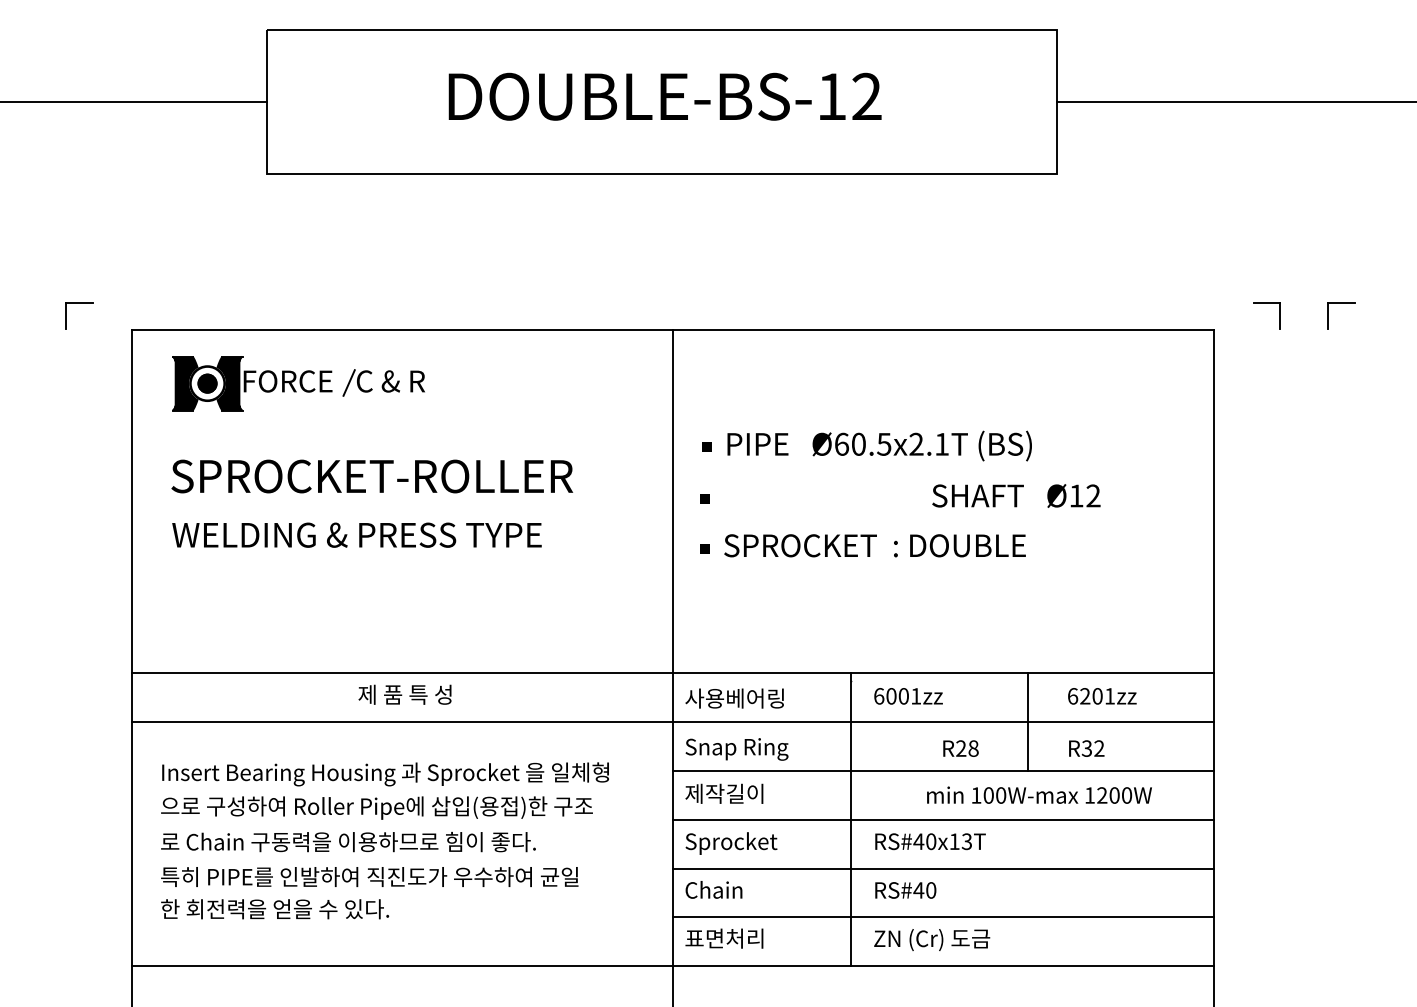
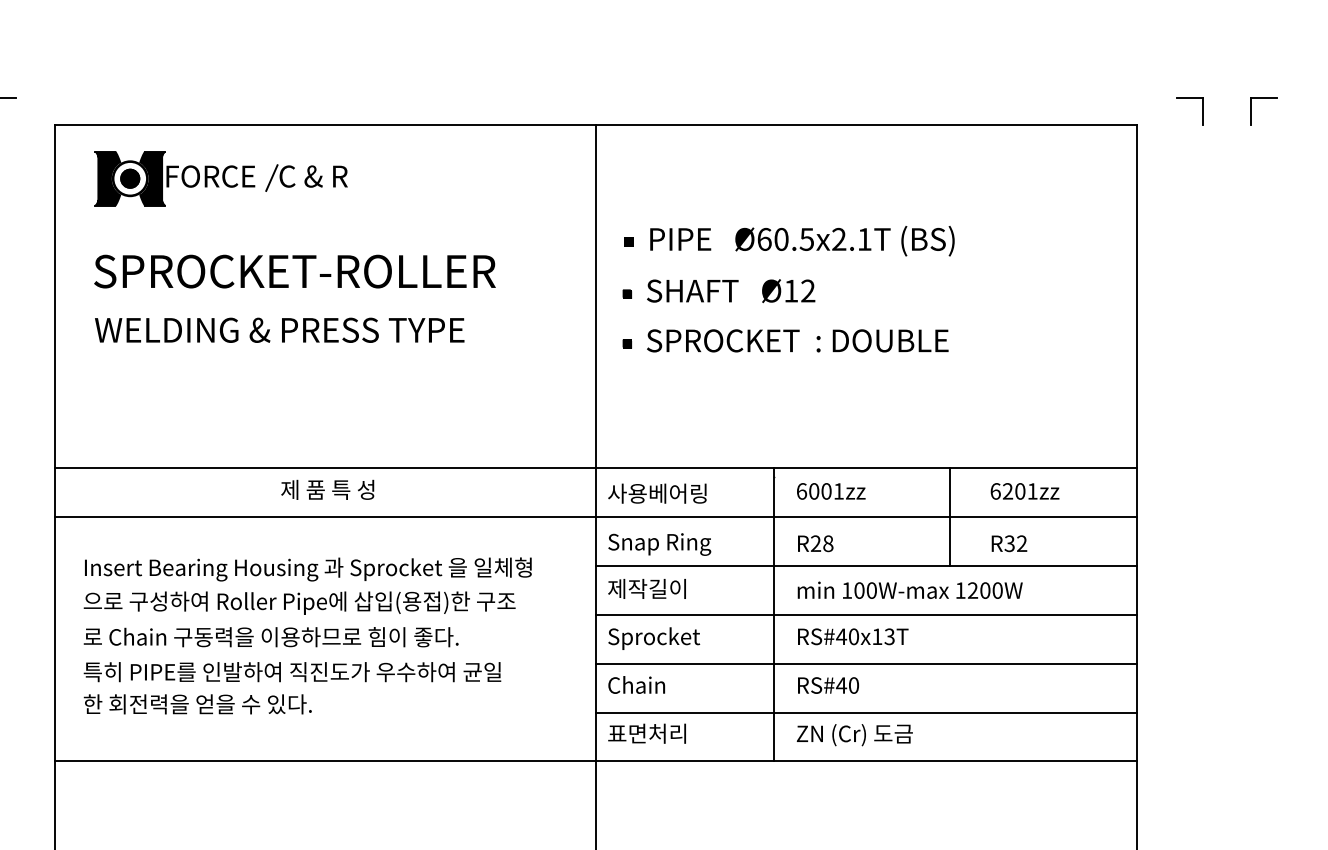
text: (1016, 495) -> (731, 290), moved
text: (960, 748) -> (815, 543), moved
text: (1039, 794) -> (910, 589), moved

